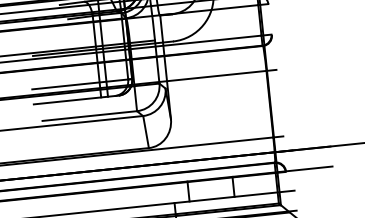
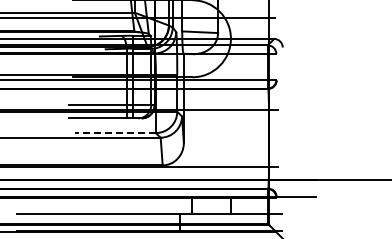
line: (88, 116) -> (114, 133), solid -> dashed

